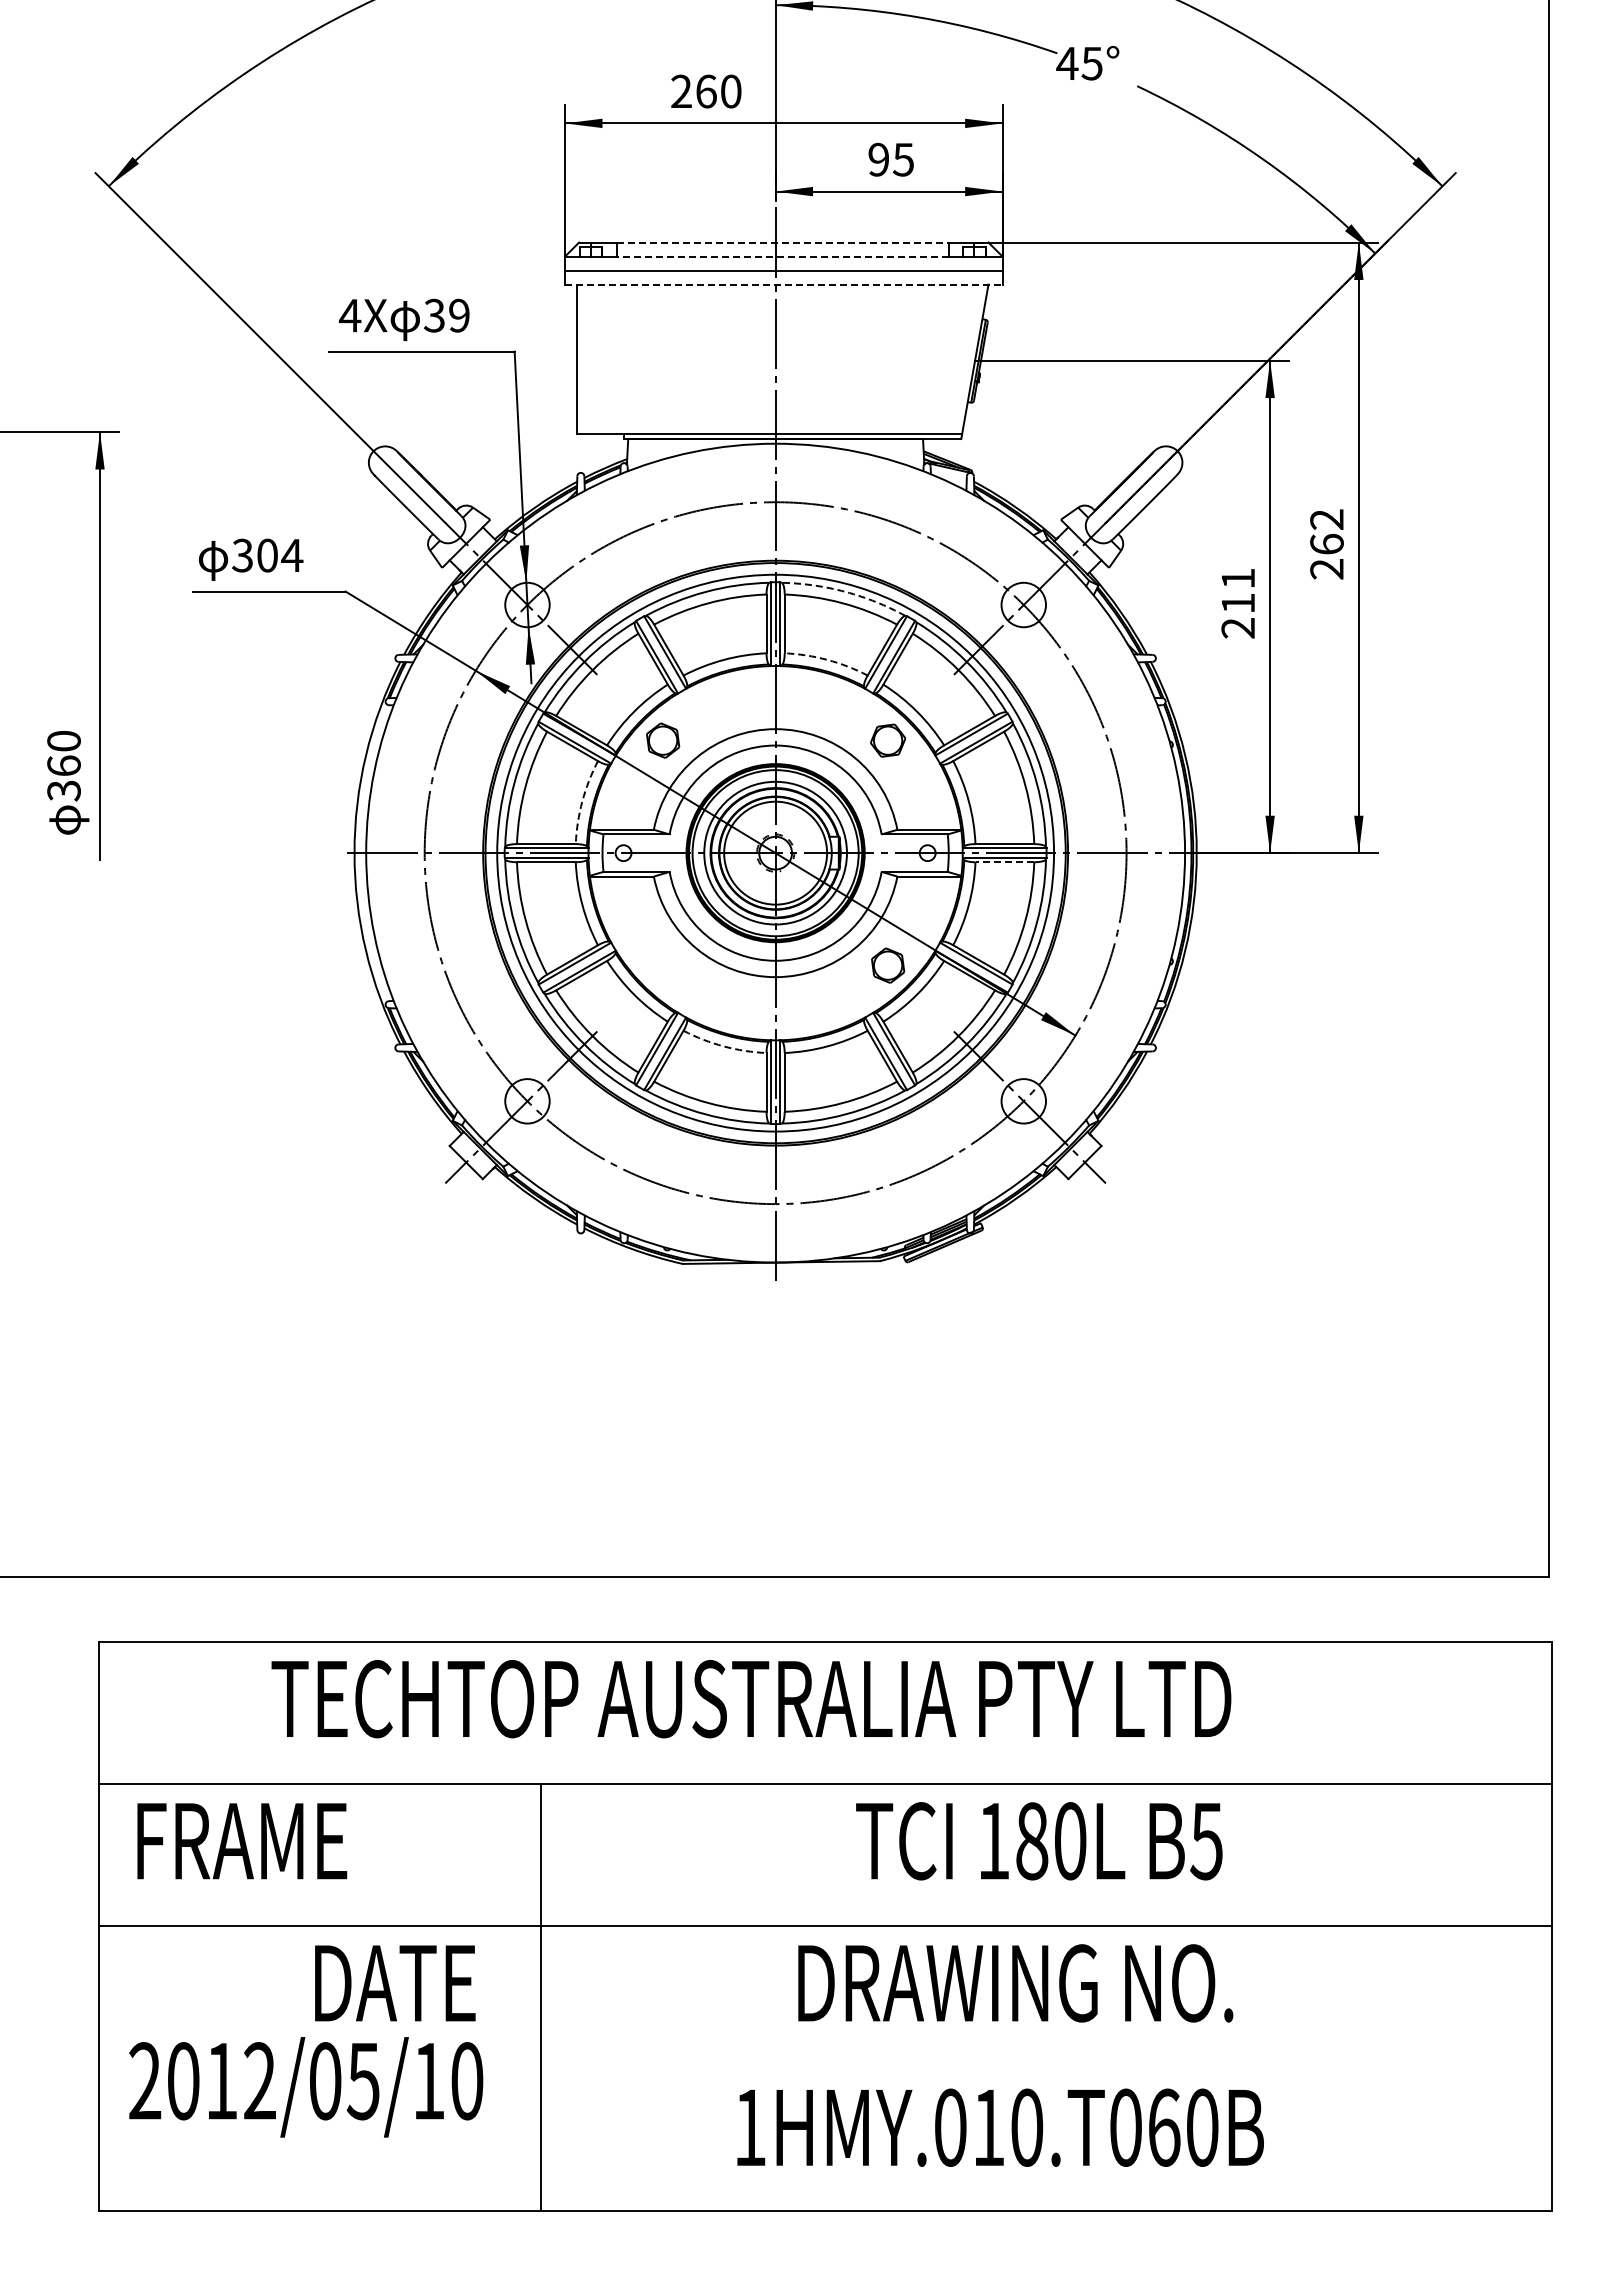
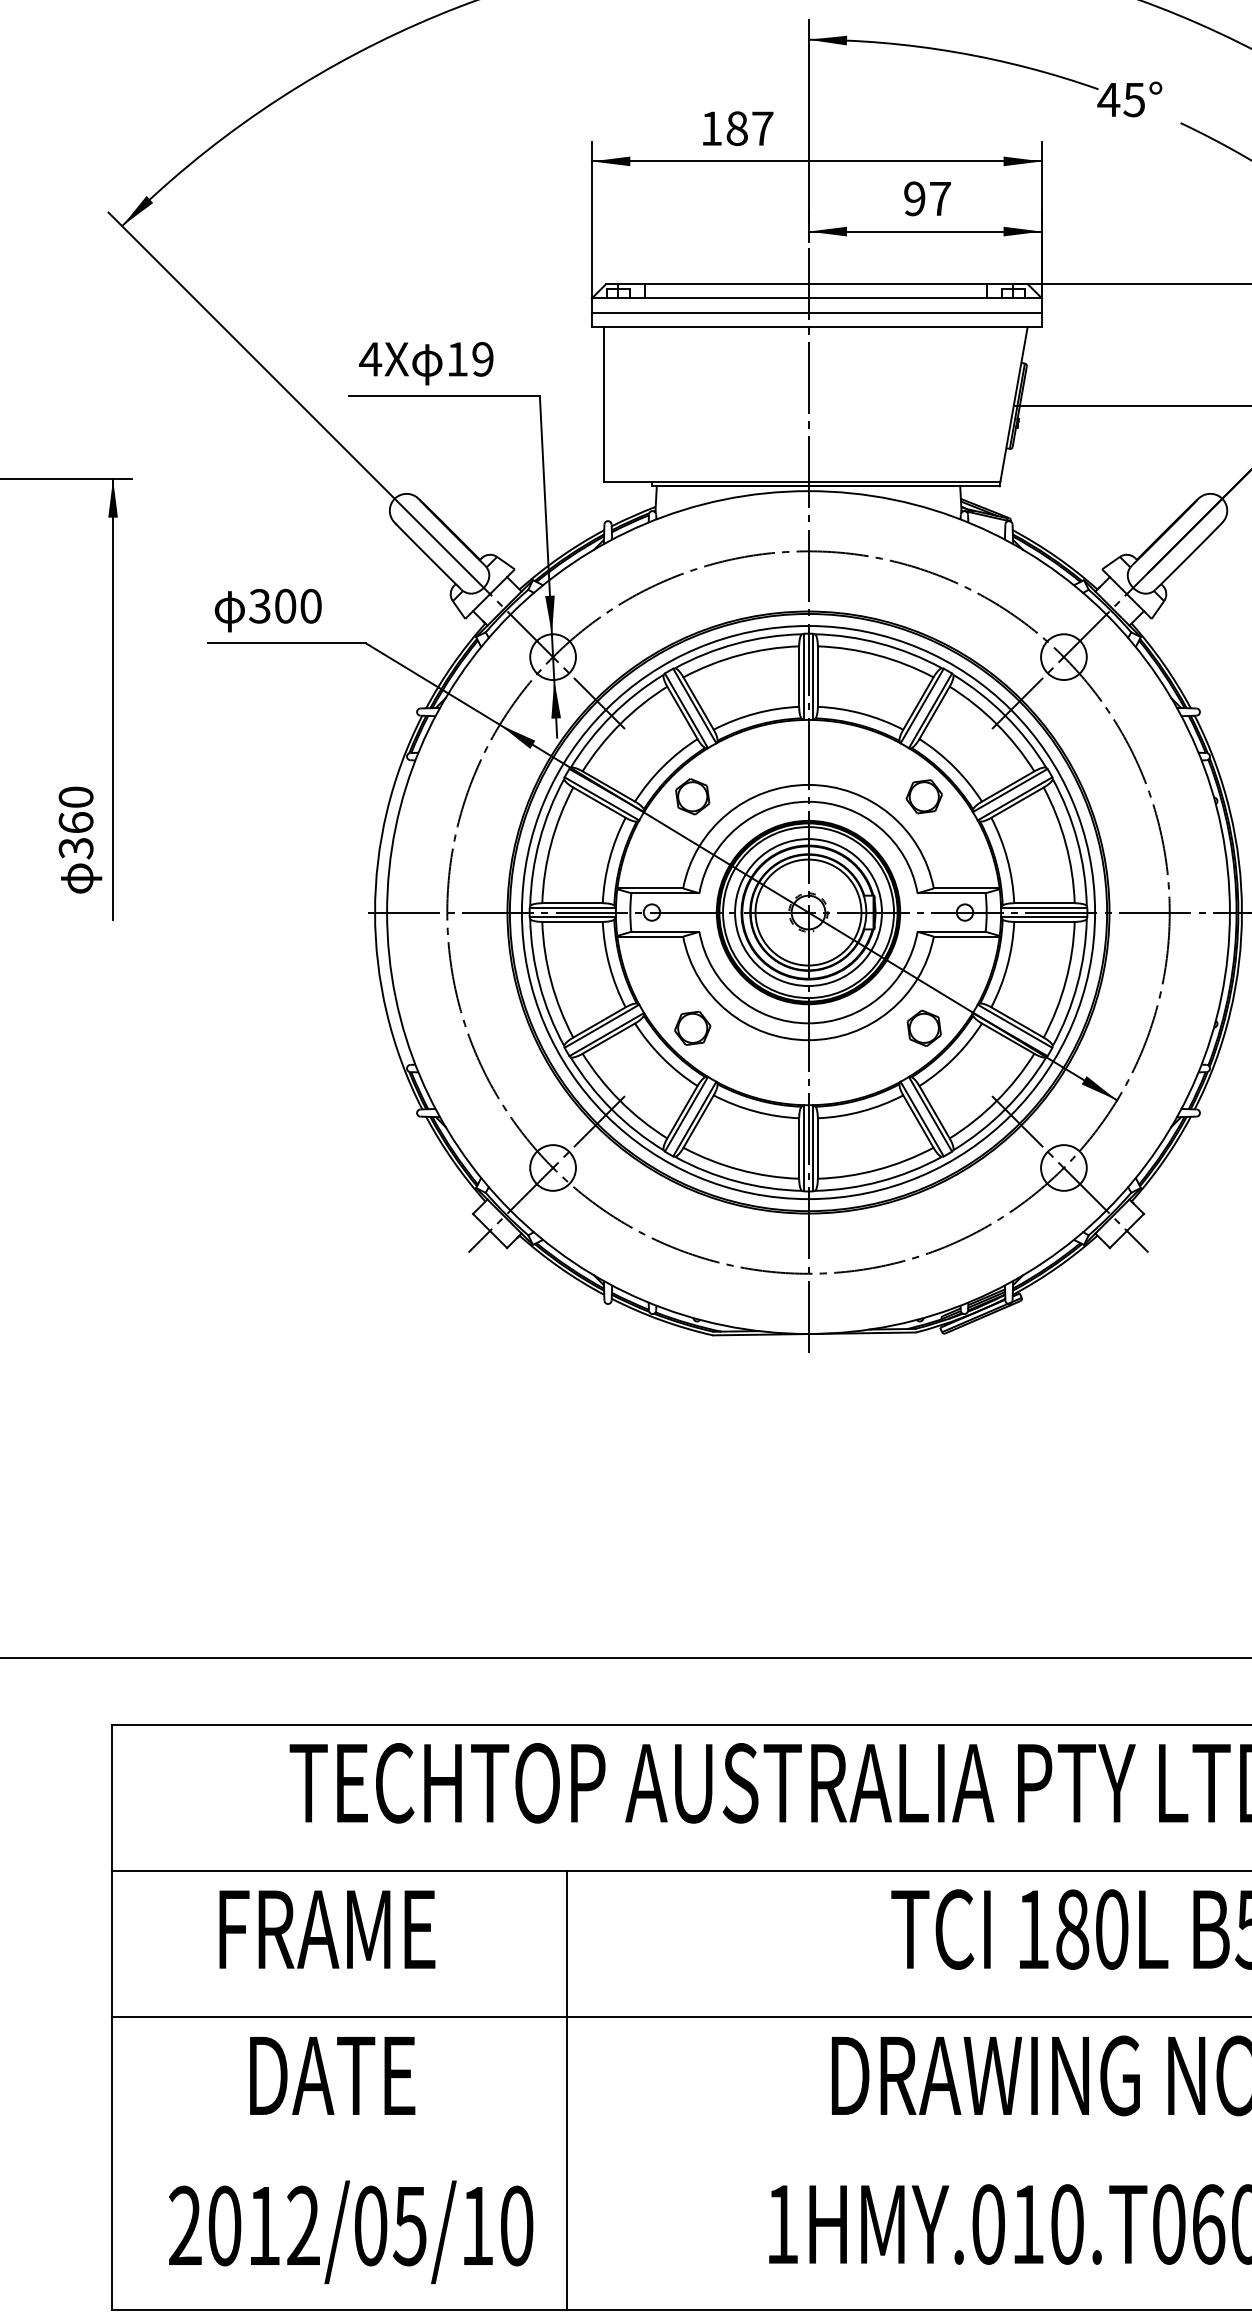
text: (706, 91) -> (737, 128), 260 -> 187
text: (903, 159) -> (940, 198), 95 -> 97
line: (783, 242) -> (816, 284), dashed -> solid
line: (782, 256) -> (815, 298), dashed -> solid
line: (783, 284) -> (816, 327), dashed -> solid
text: (433, 315) -> (456, 359), 39 -> 19
text: (292, 555) -> (311, 606), 304 -> 300
arc: (845, 591) -> (880, 643), dashed -> solid
arc: (827, 659) -> (861, 713), dashed -> solid
arc: (582, 801) -> (609, 859), dashed -> solid
line: (1004, 862) -> (1044, 922), dashed -> solid
part: (663, 965) -> (693, 1028), added
arc: (723, 1046) -> (754, 1111), dashed -> solid
text: (242, 1841) -> (327, 1929), moved
text: (395, 1983) -> (332, 2076), moved
text: (306, 2087) -> (351, 2232), moved

